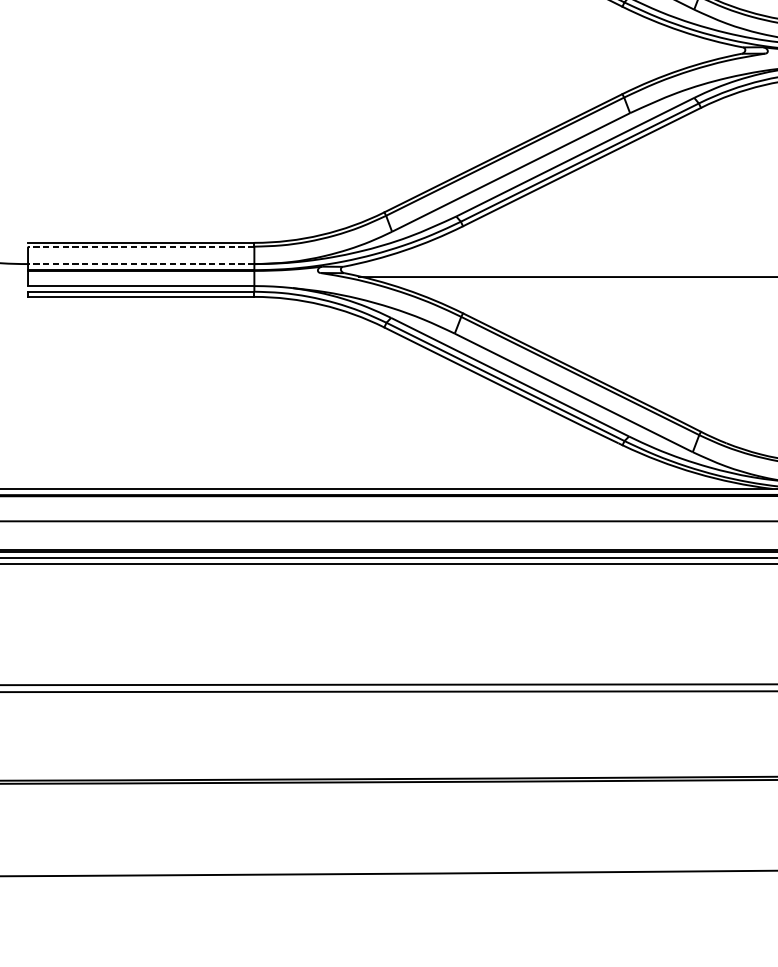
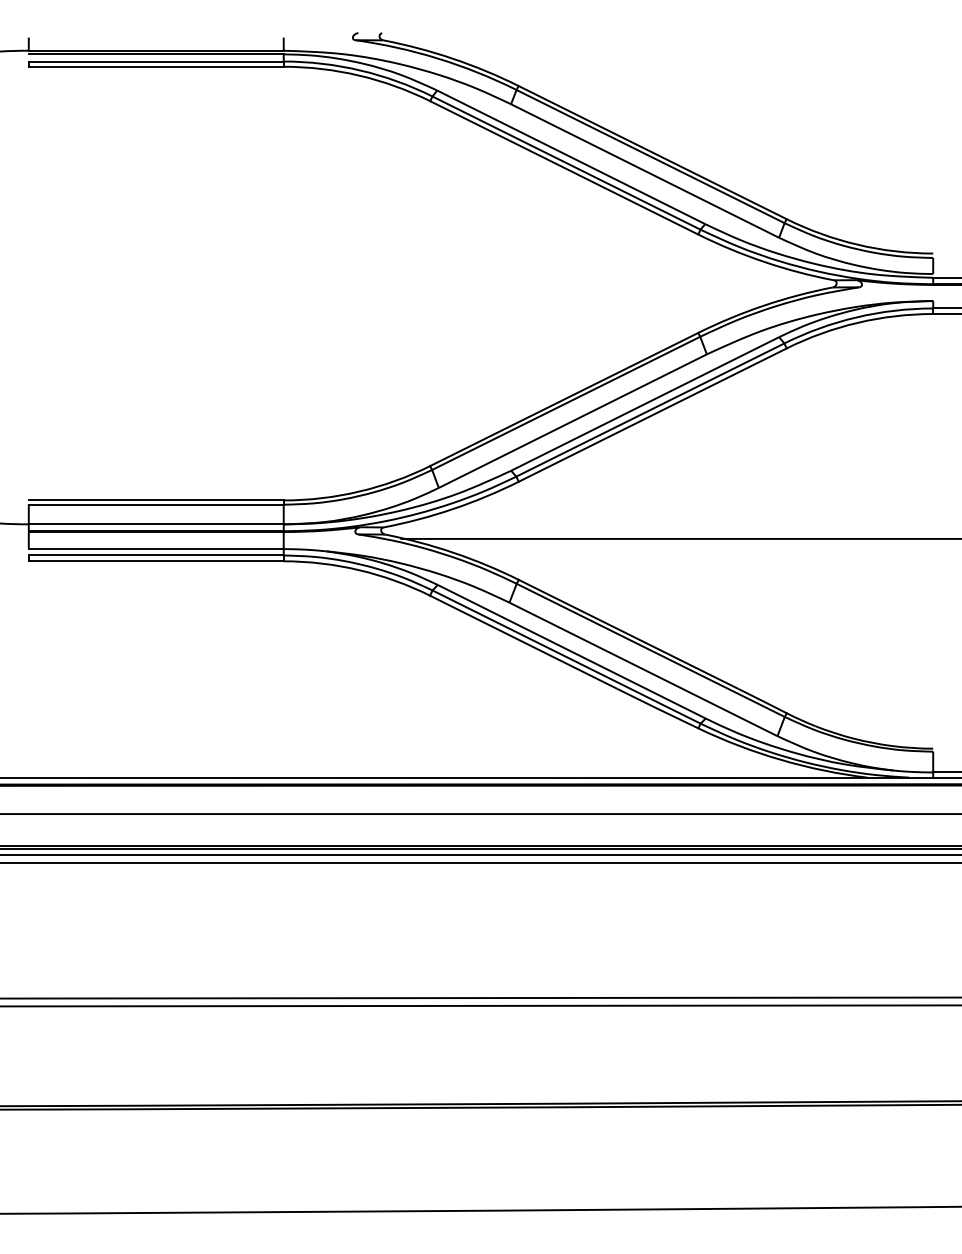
line: (140, 246) -> (155, 504), dashed -> solid
line: (140, 264) -> (155, 524), dashed -> solid

